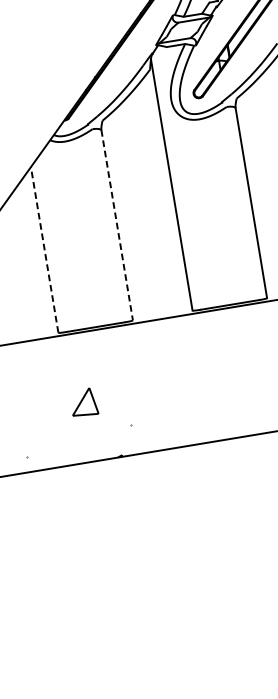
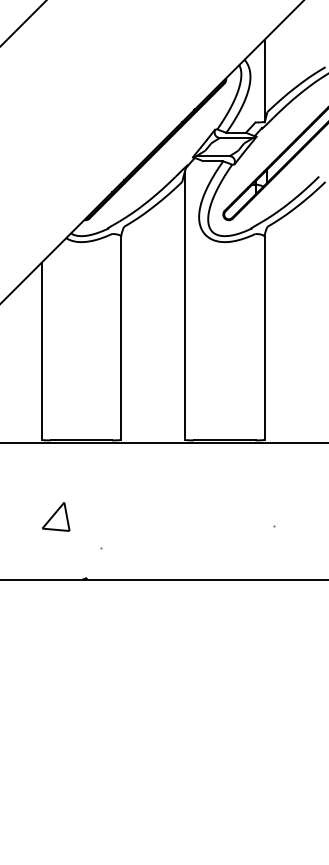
line: (117, 225) -> (121, 338), dashed -> solid
line: (44, 249) -> (41, 350), dashed -> solid

